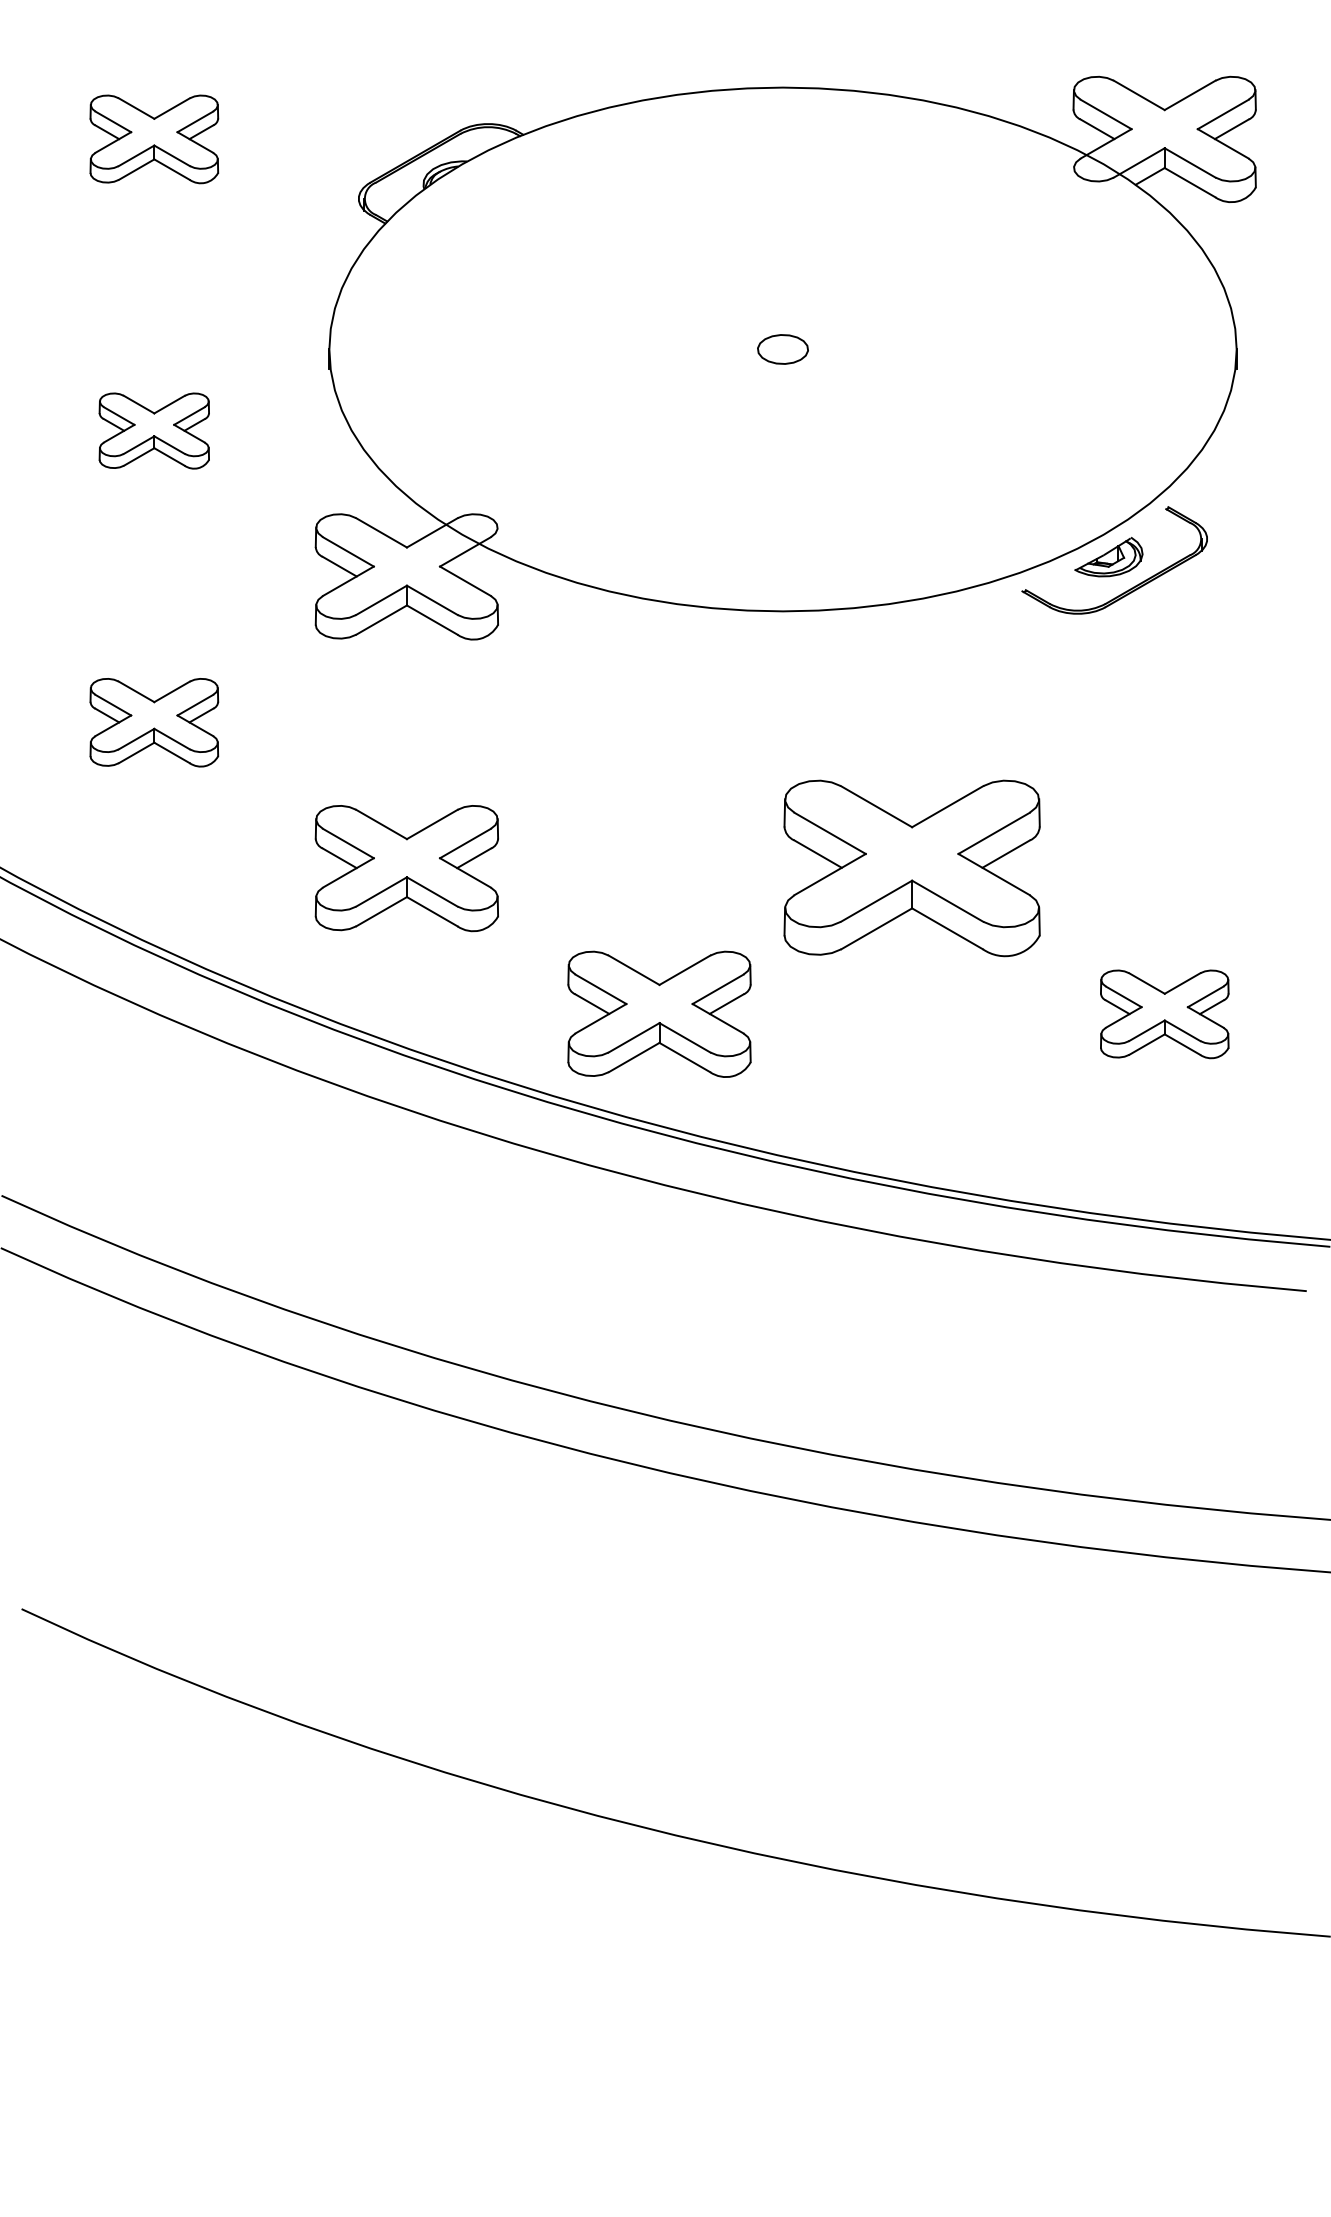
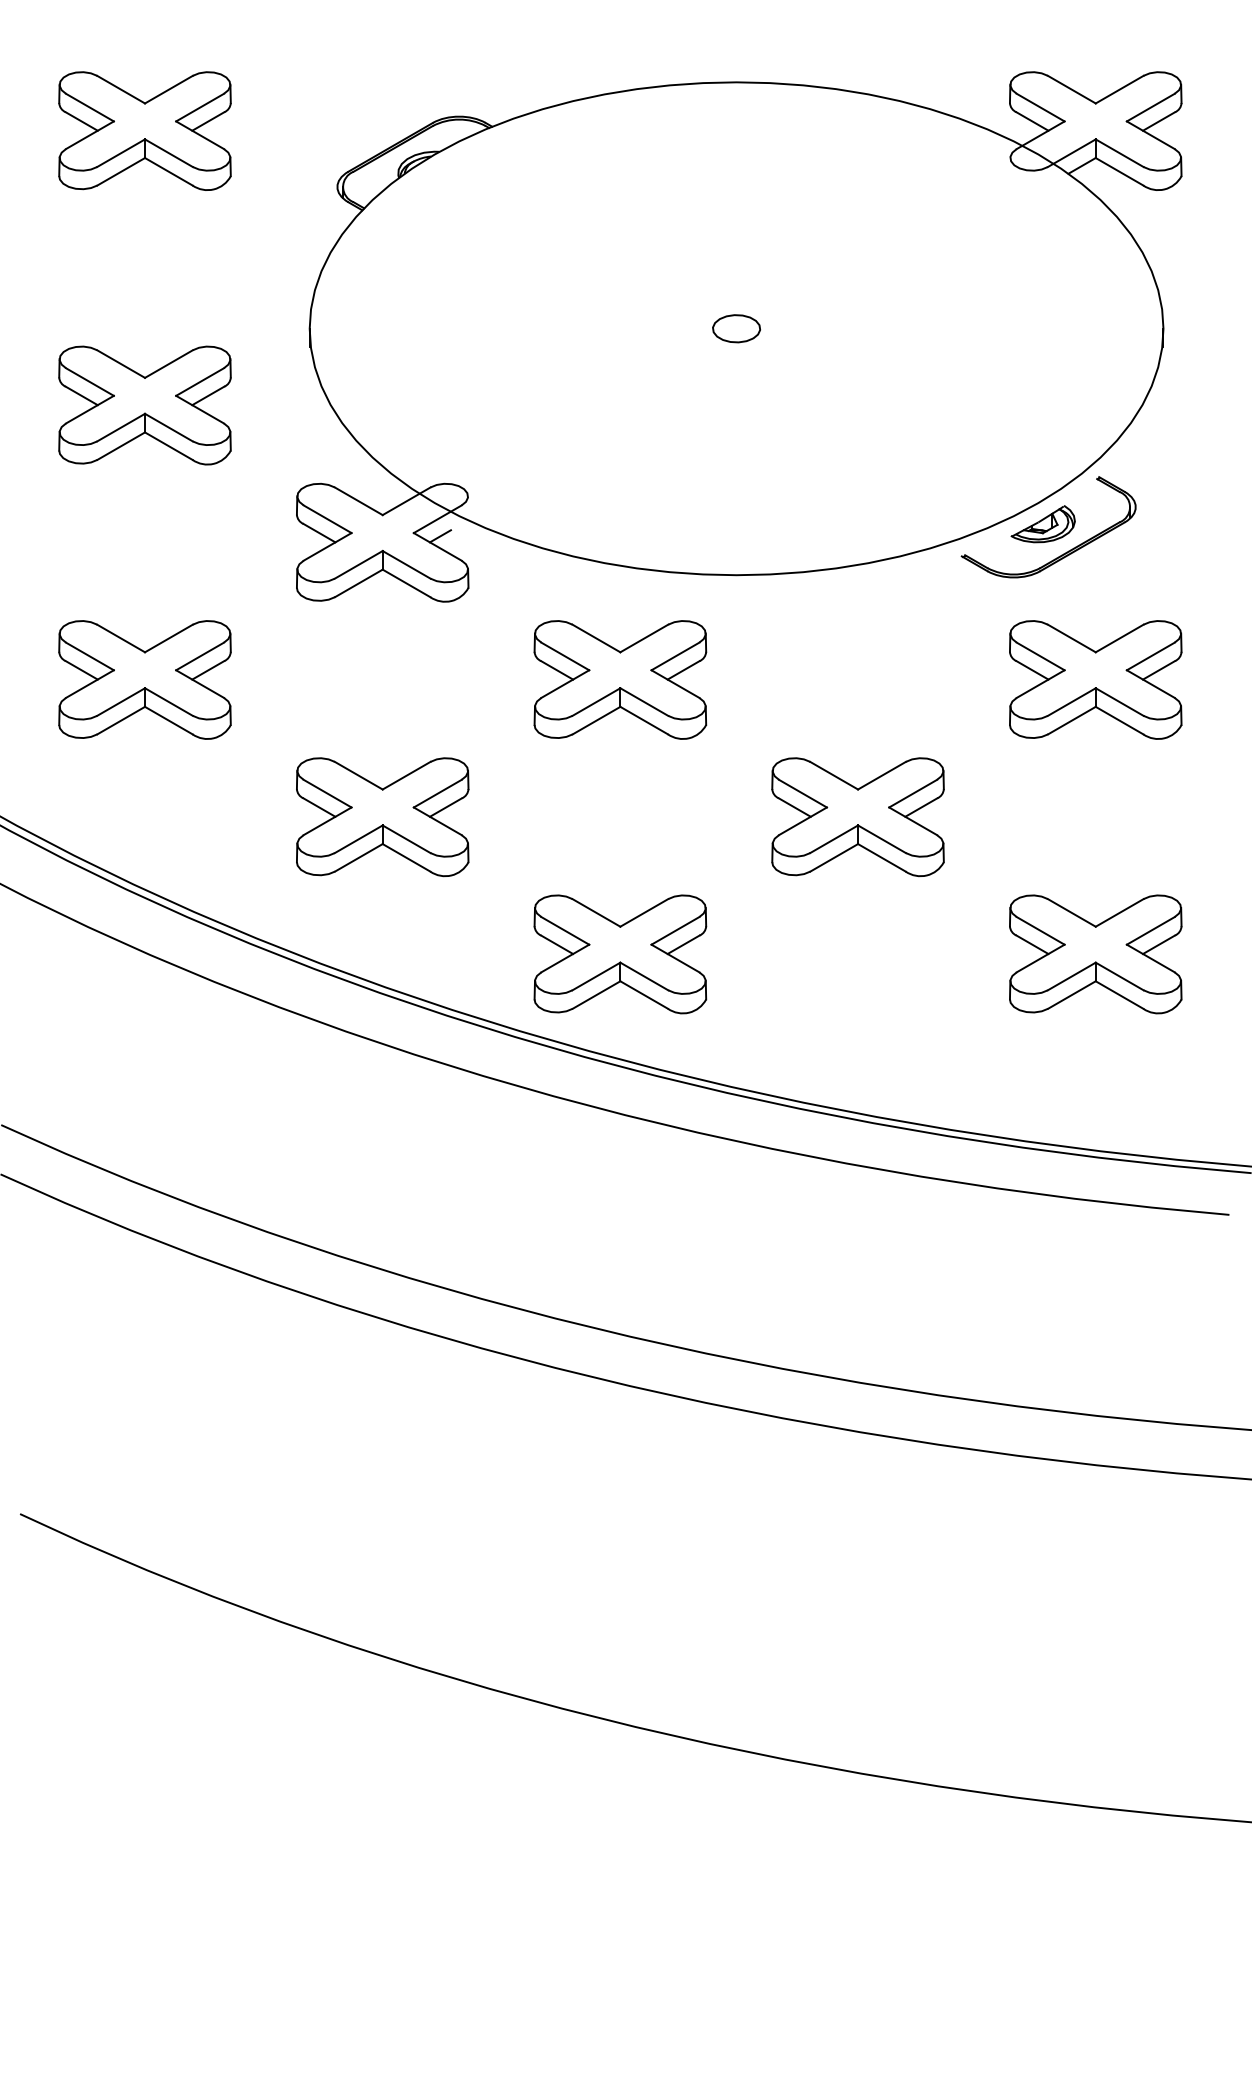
part: (153, 138) -> (144, 130), size x1.43
part: (153, 431) -> (144, 405), size x1.67
line: (467, 570) -> (439, 536), added
part: (153, 722) -> (144, 679), size x1.43
part: (659, 722) -> (620, 679), added
part: (1164, 722) -> (1095, 679), added
part: (911, 868) -> (857, 817), size x0.71
part: (1164, 1014) -> (1095, 954), size x1.43

